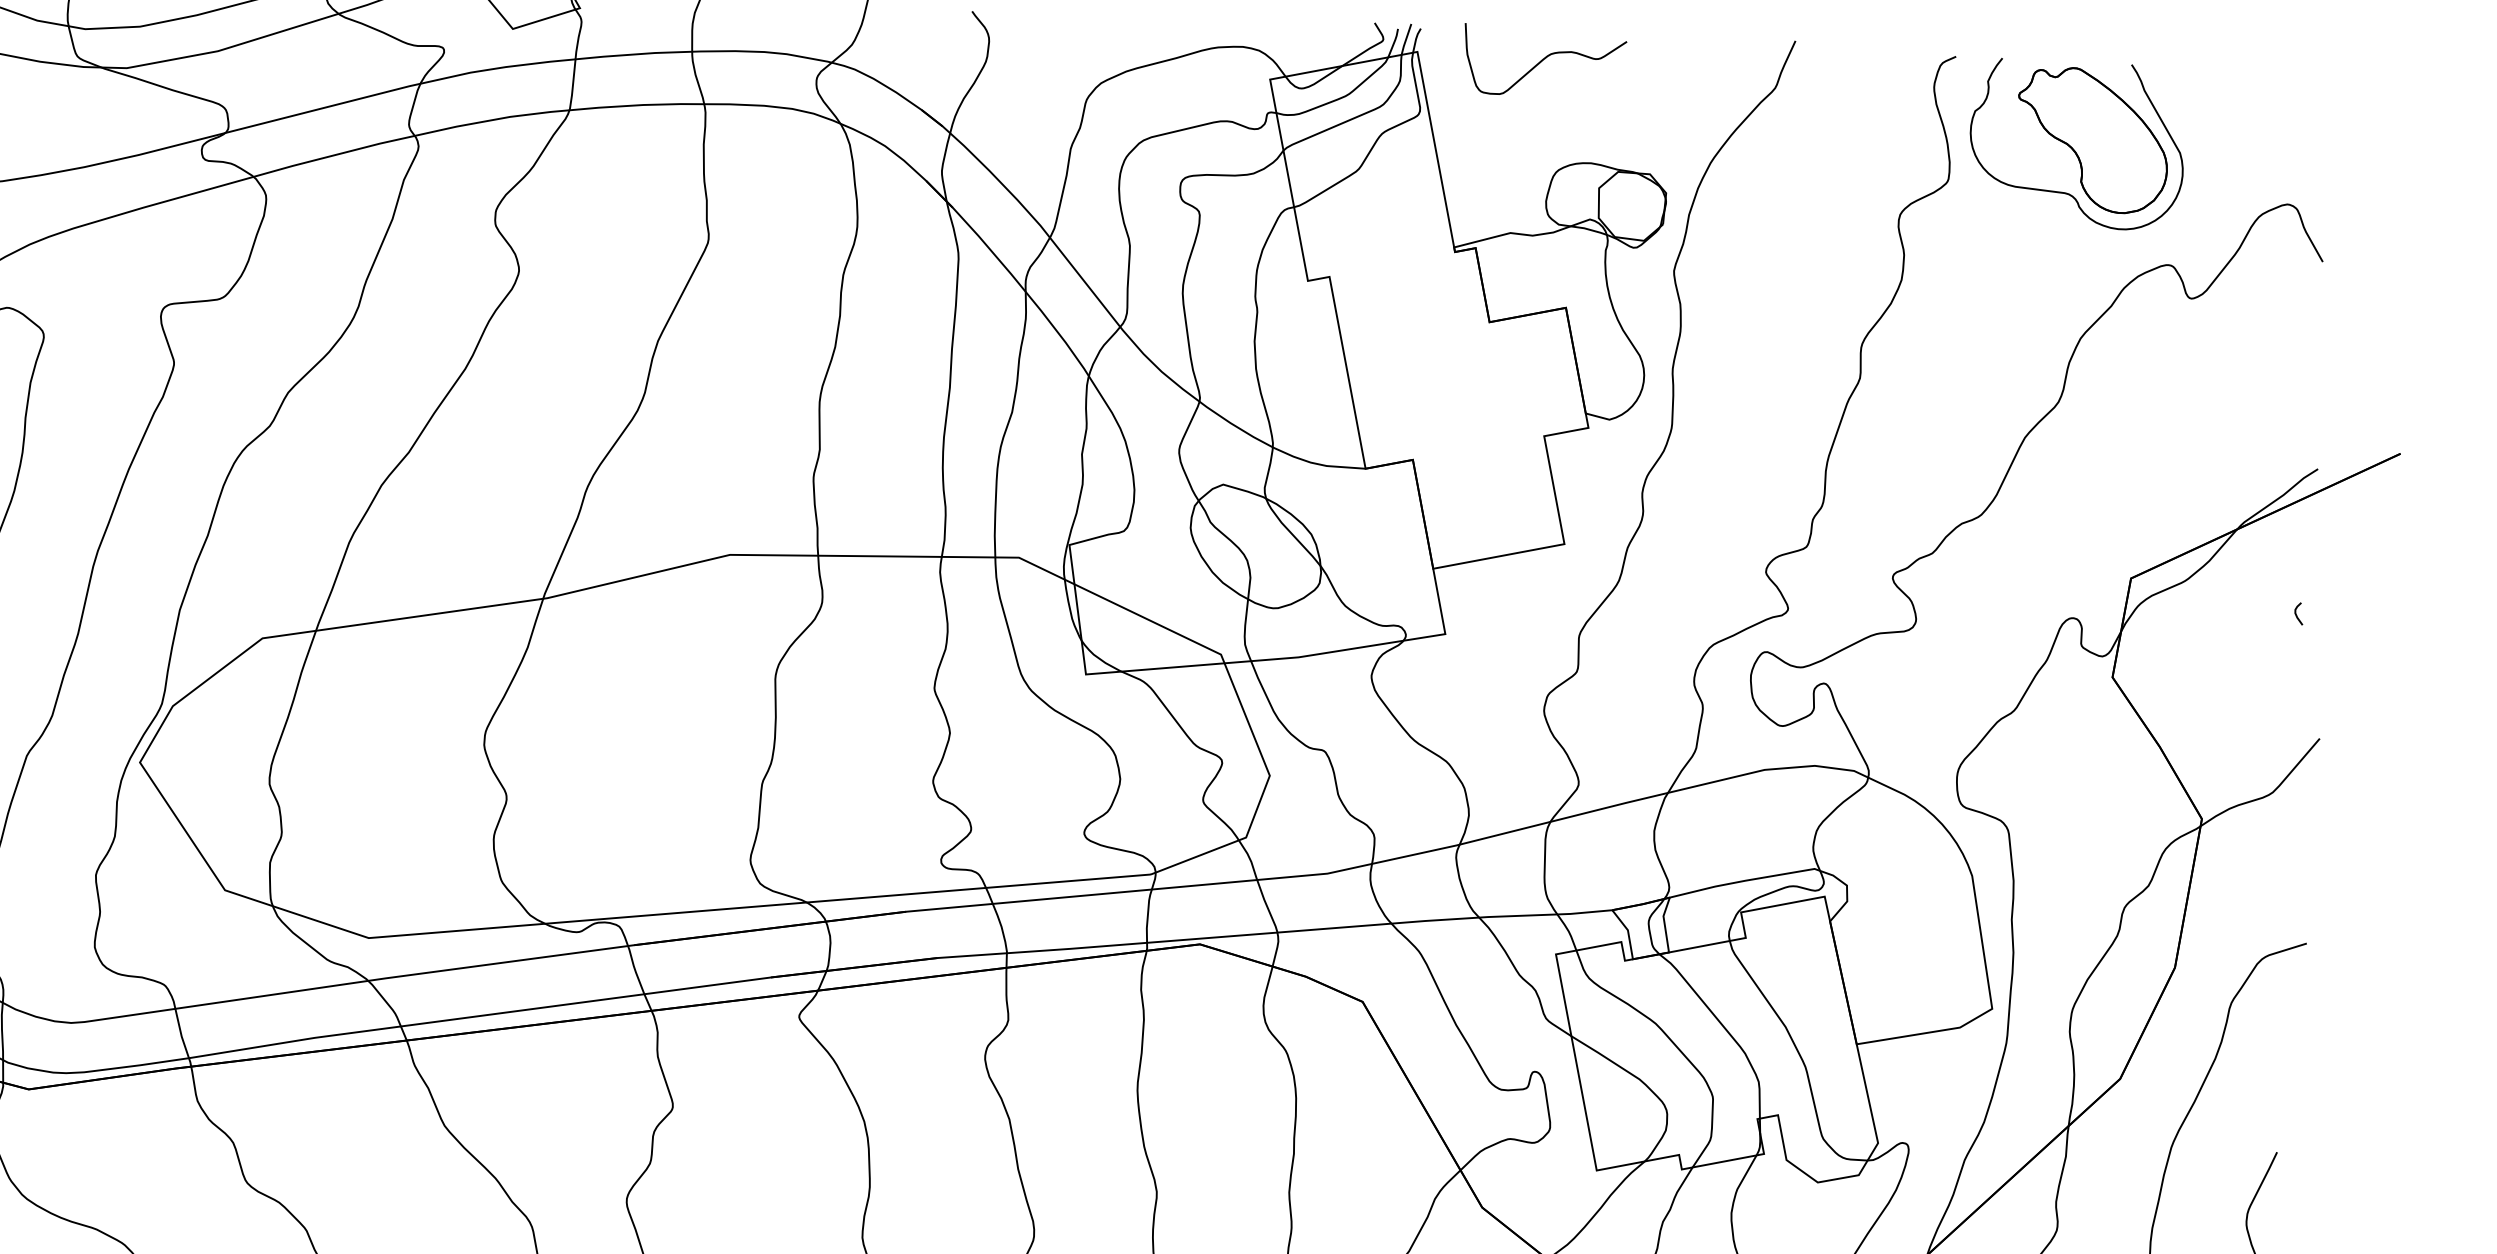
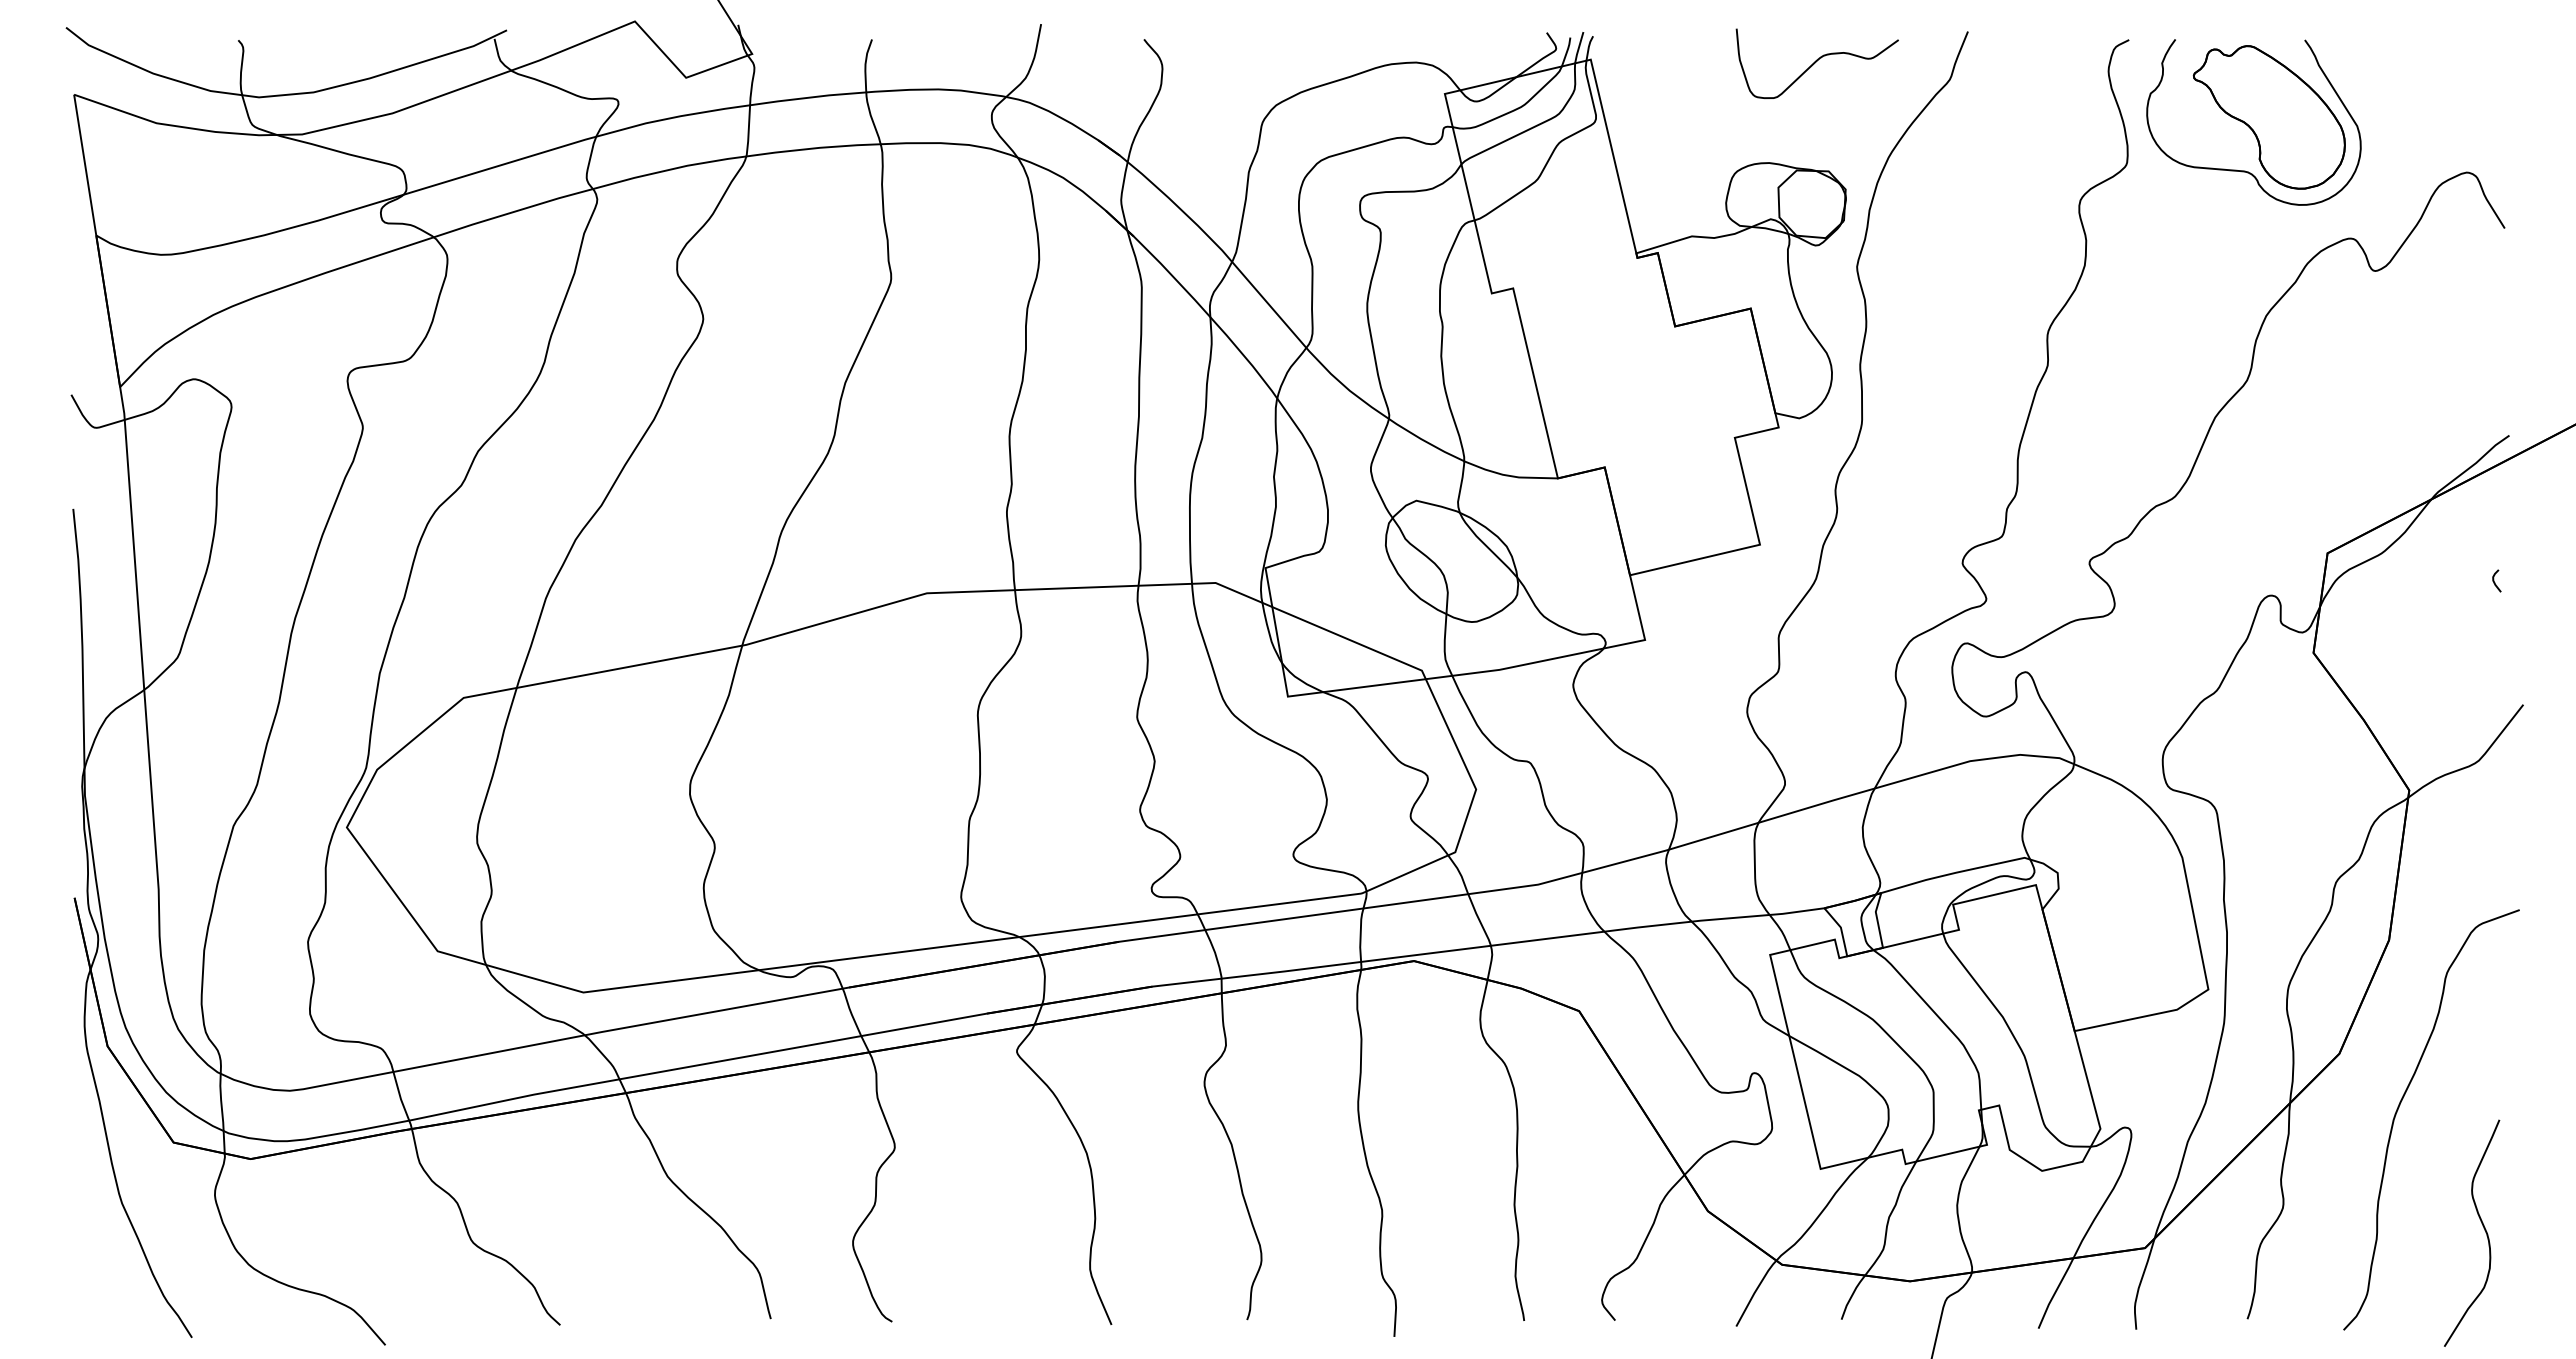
curve: (1543, 60) -> (1816, 62), moved

